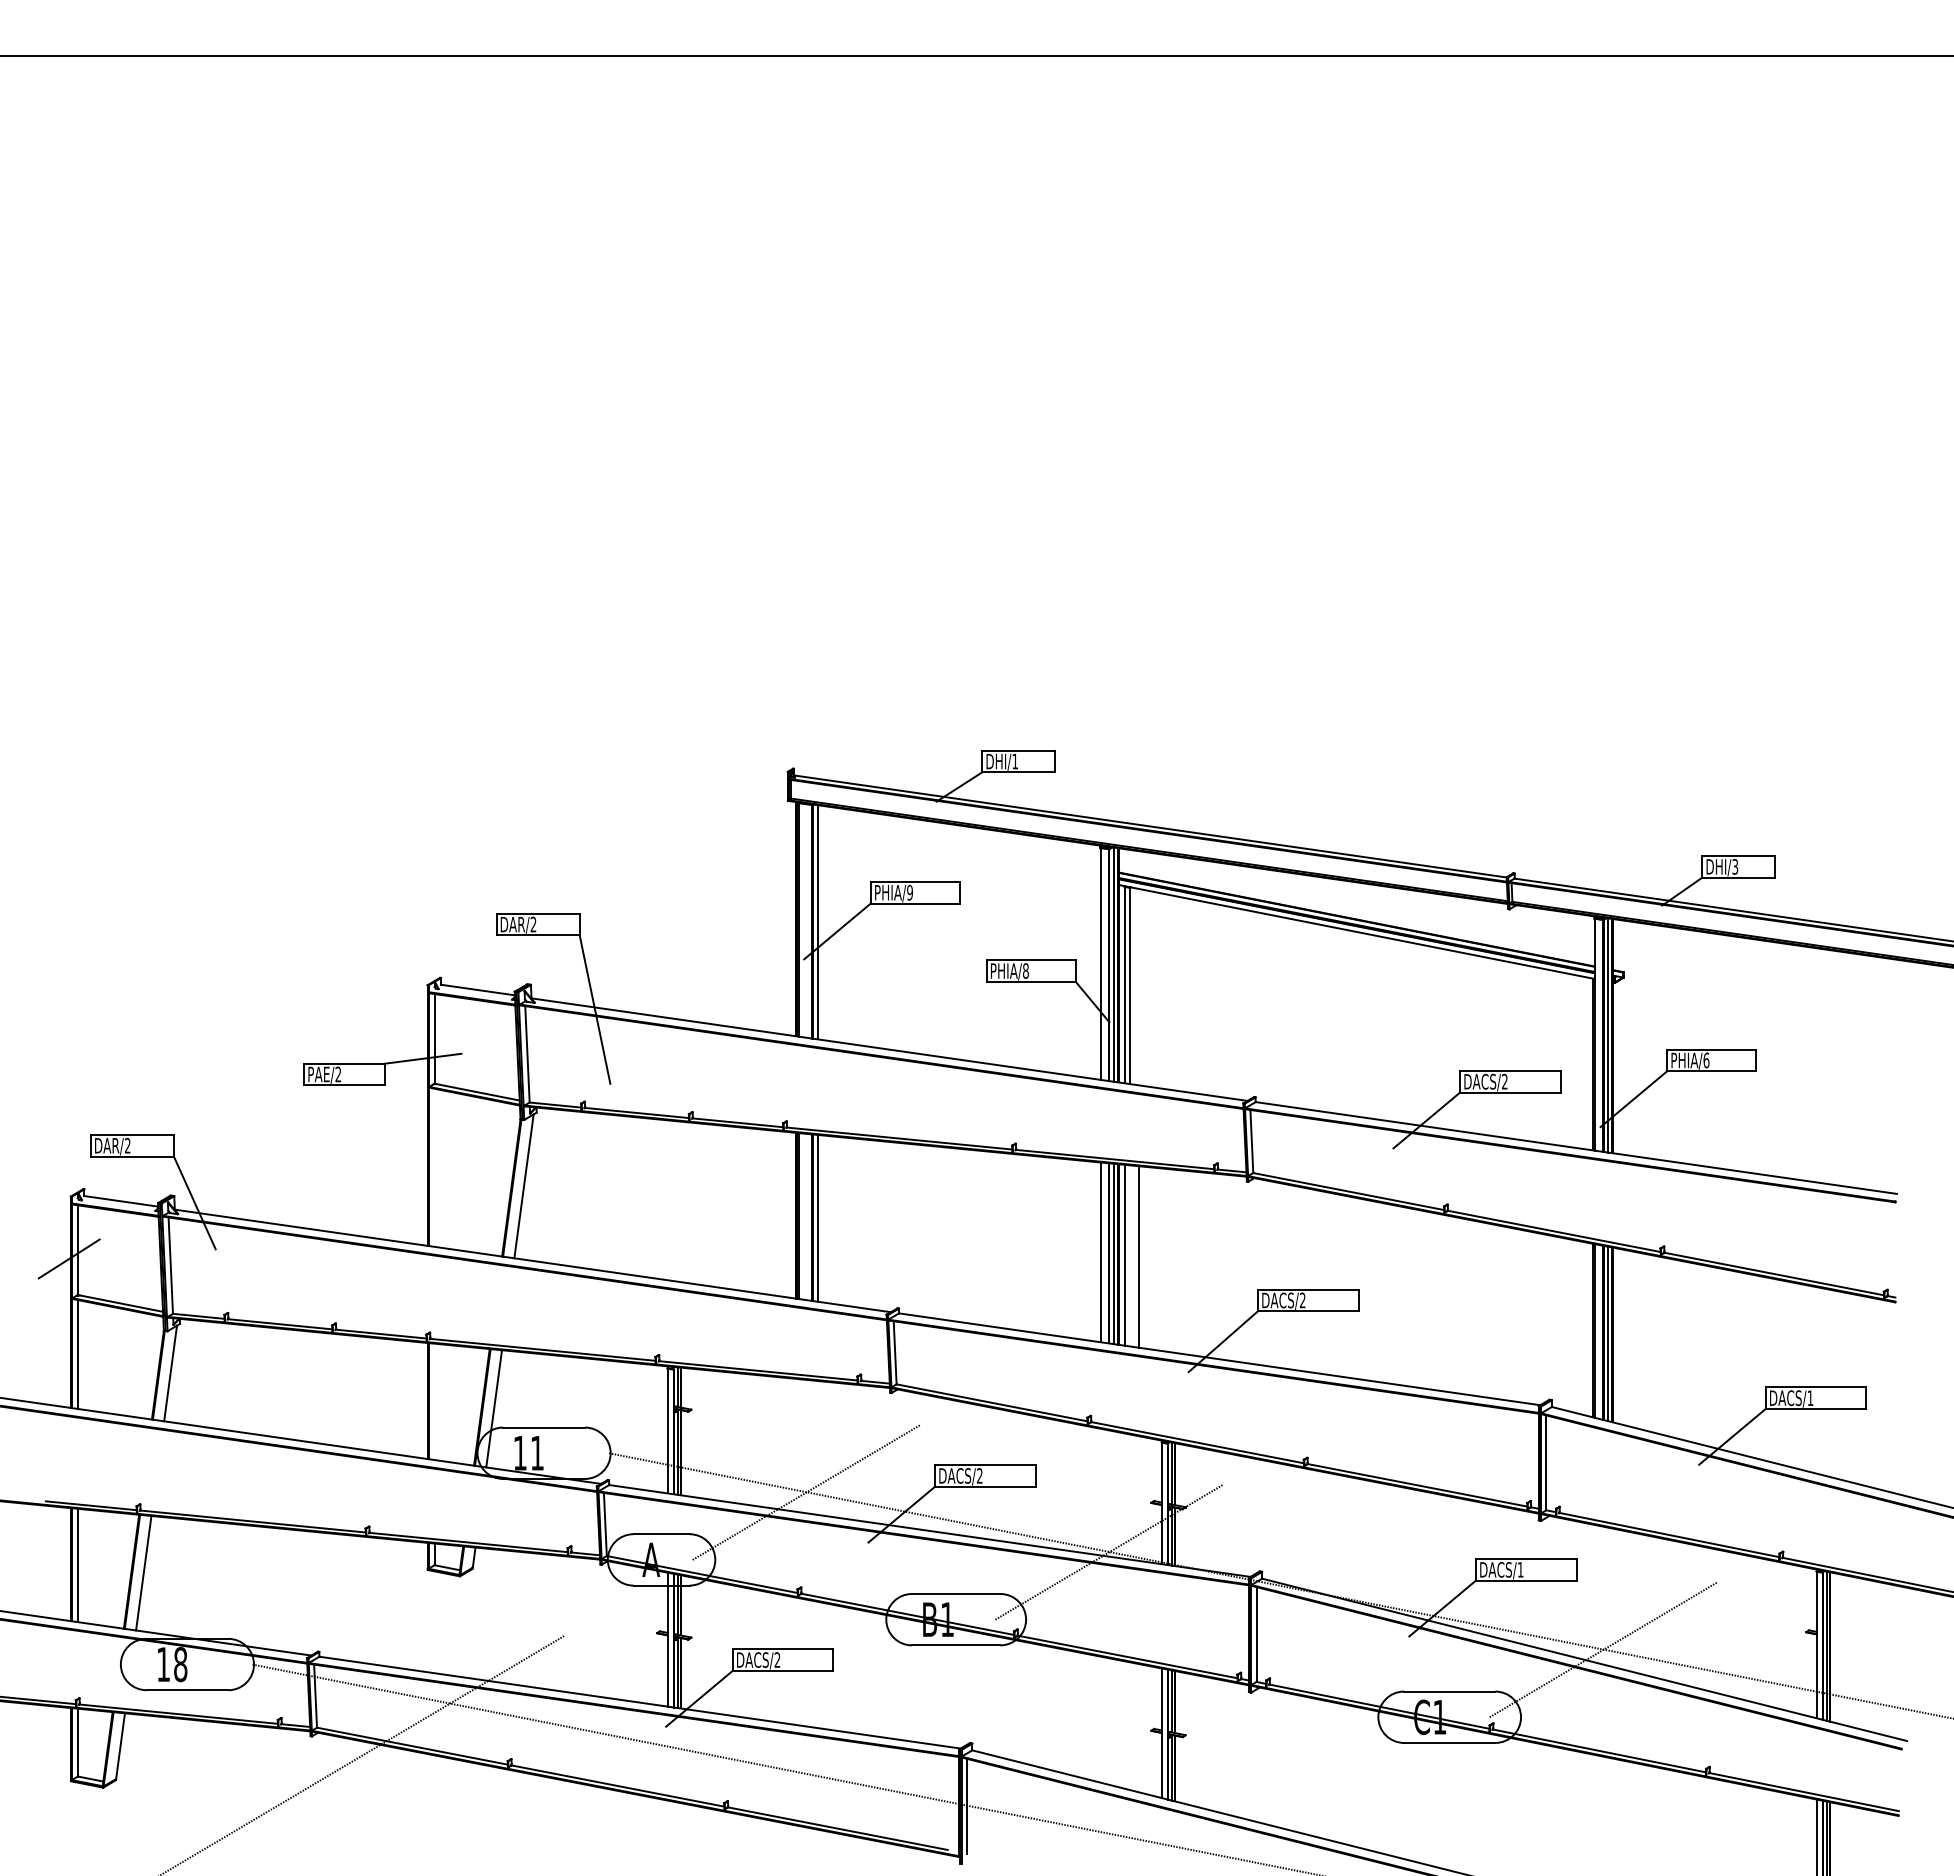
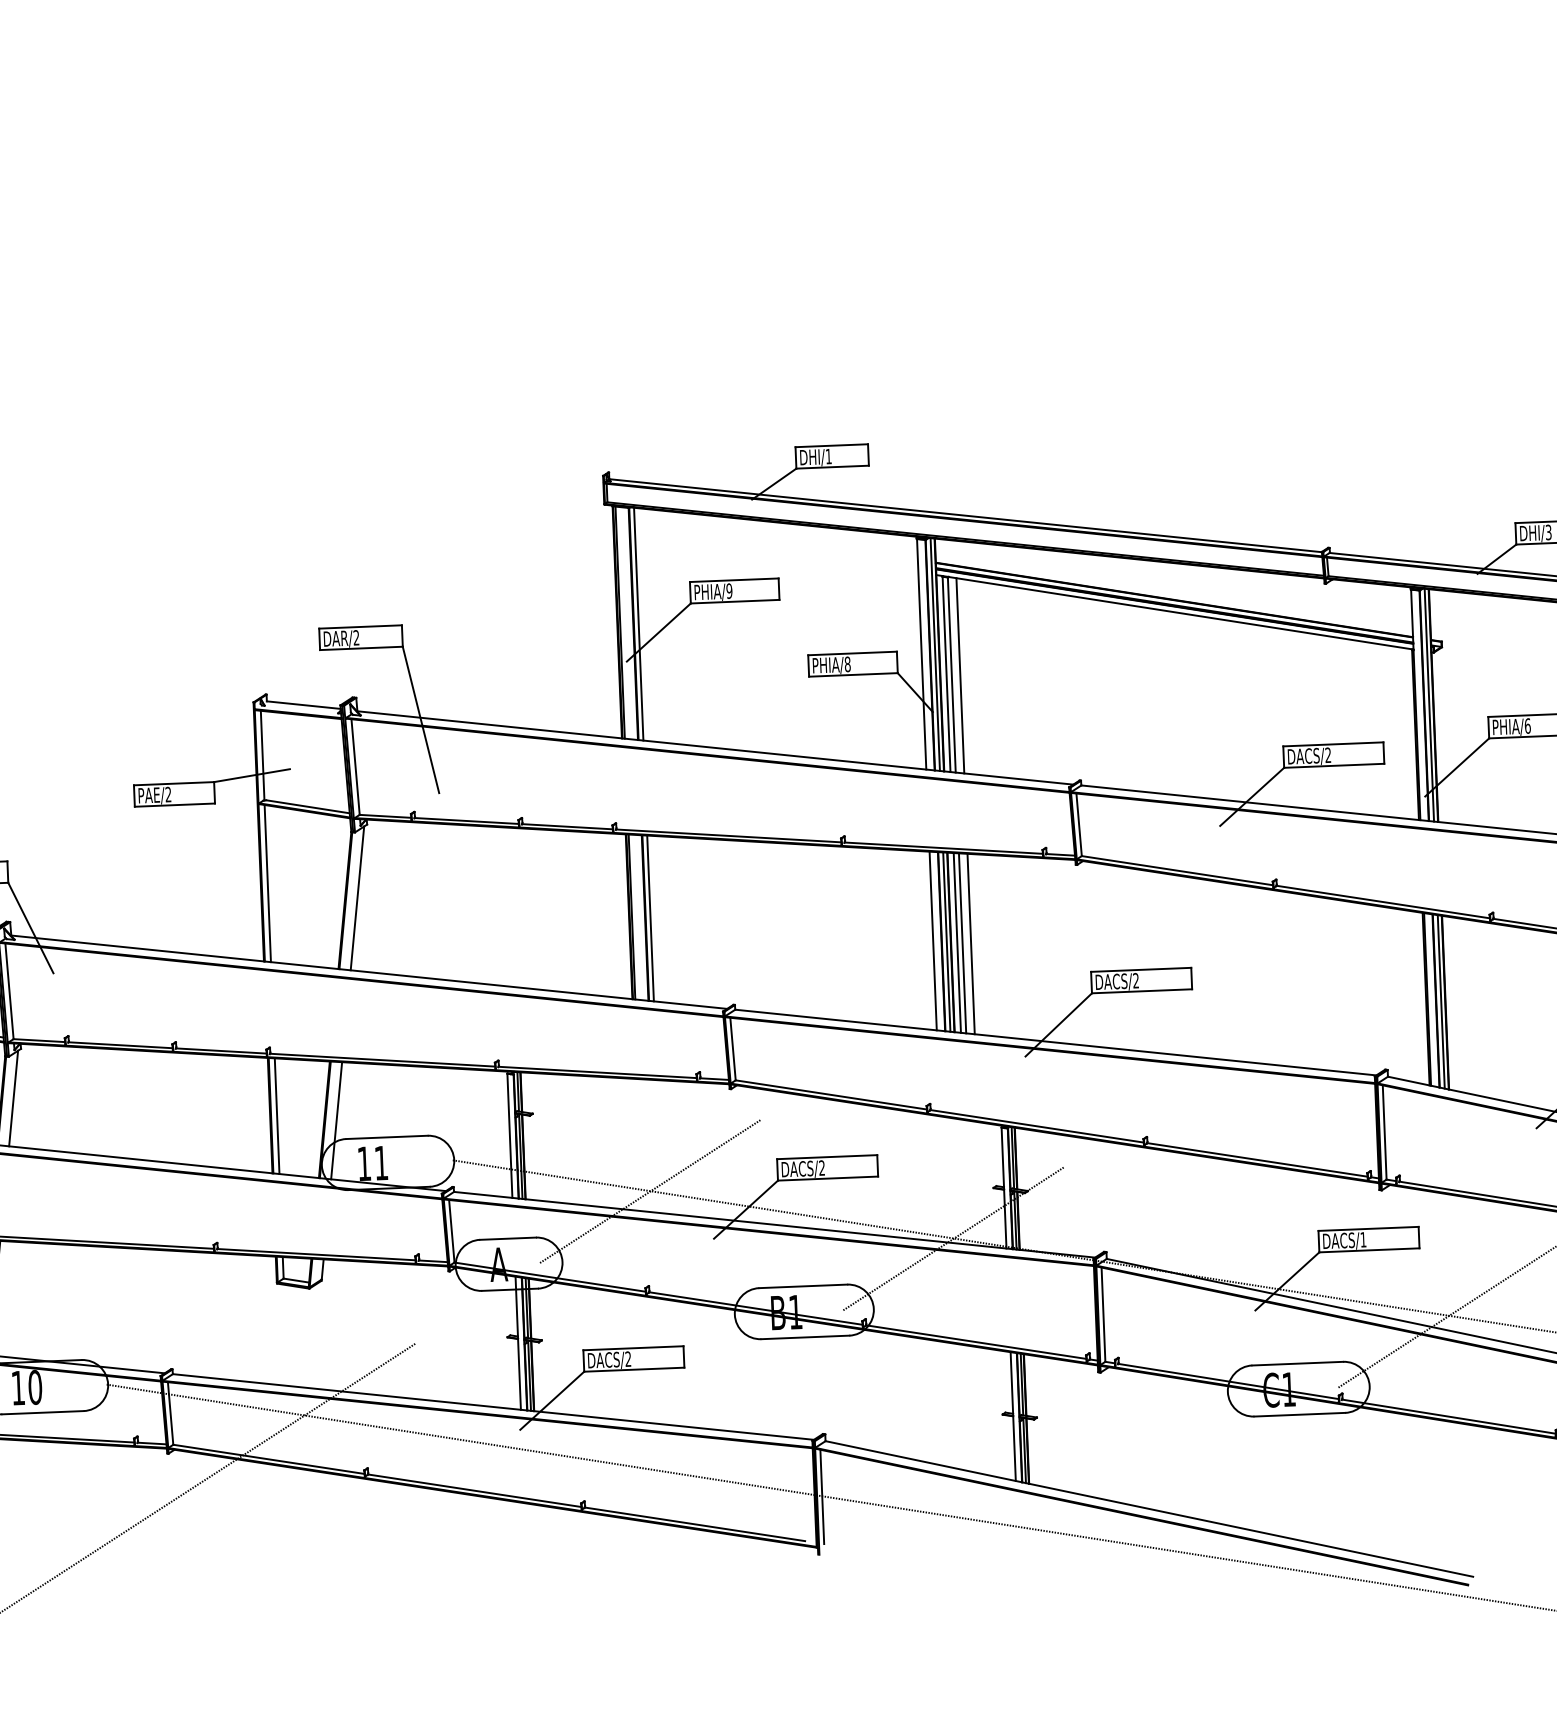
line: (1138, 986) -> (960, 675), added
line: (434, 1167) -> (267, 883), added
line: (1130, 1255) -> (963, 942), added
line: (434, 1401) -> (277, 1115), added
text: (180, 1664) -> (35, 1387), 18 -> 10

